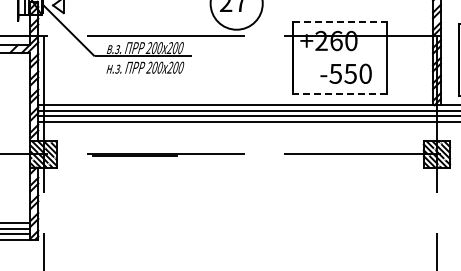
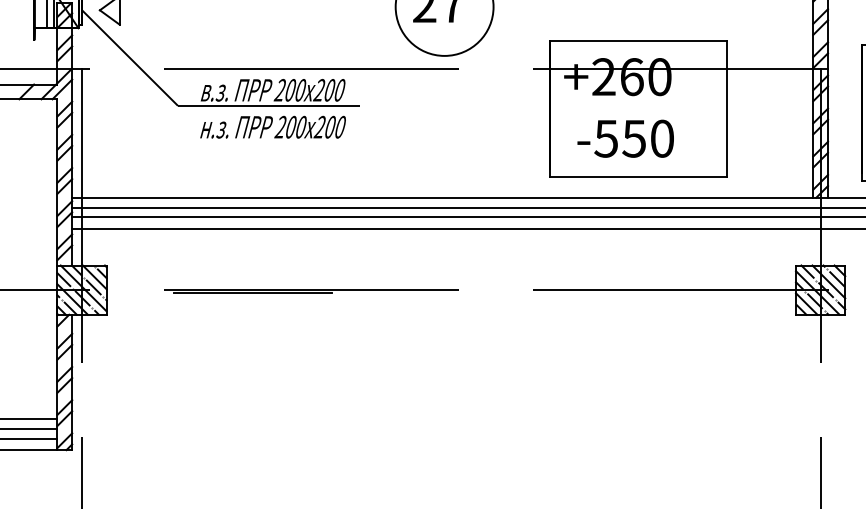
line: (340, 21) -> (639, 40), dashed -> solid
text: (345, 73) -> (624, 138), moved
line: (339, 94) -> (637, 177), dashed -> solid

